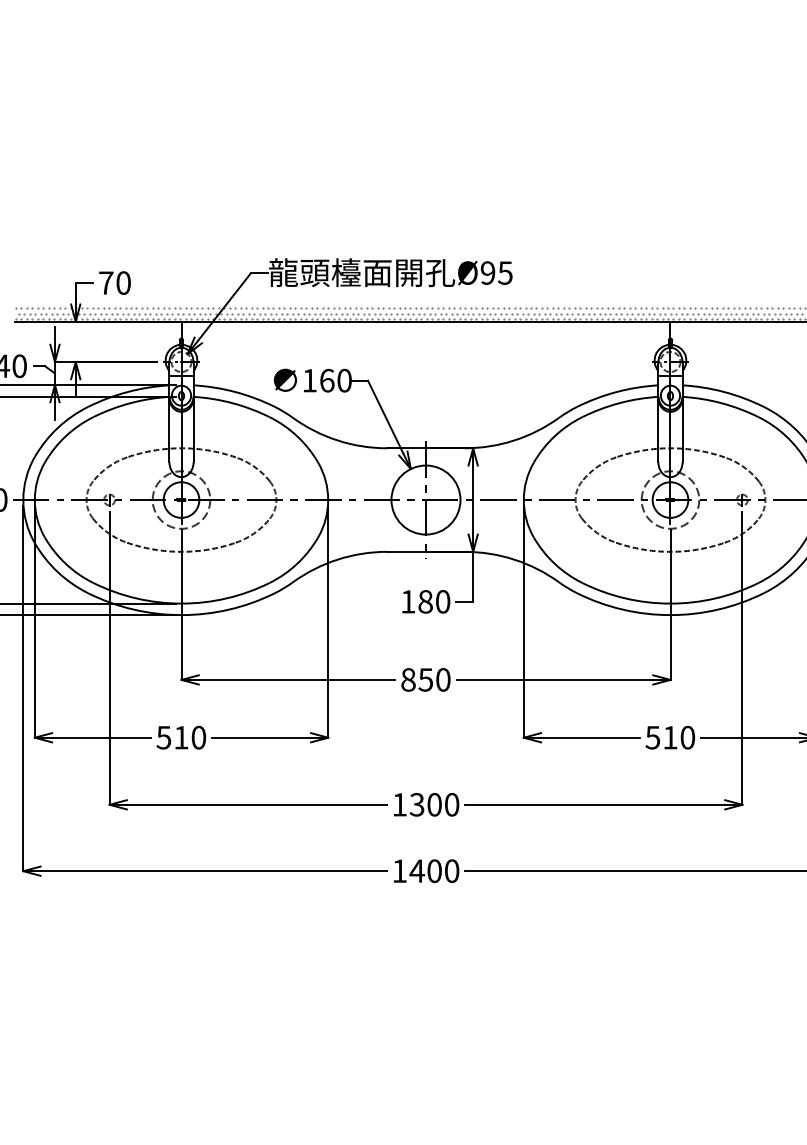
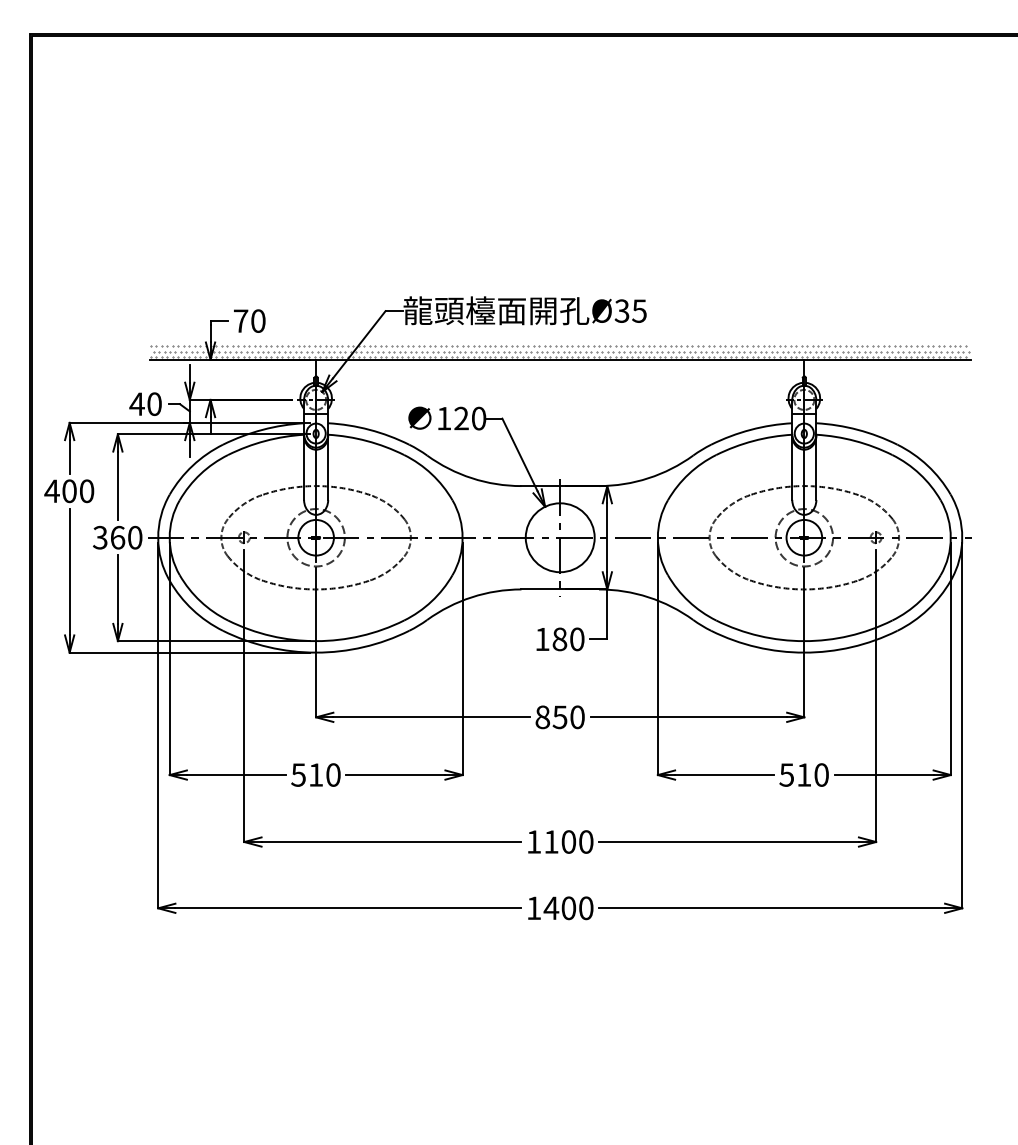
text: (487, 272) -> (621, 310), 95 -> 35
text: (327, 380) -> (461, 418), 160 -> 120
text: (417, 804) -> (551, 841), 1300 -> 1100

